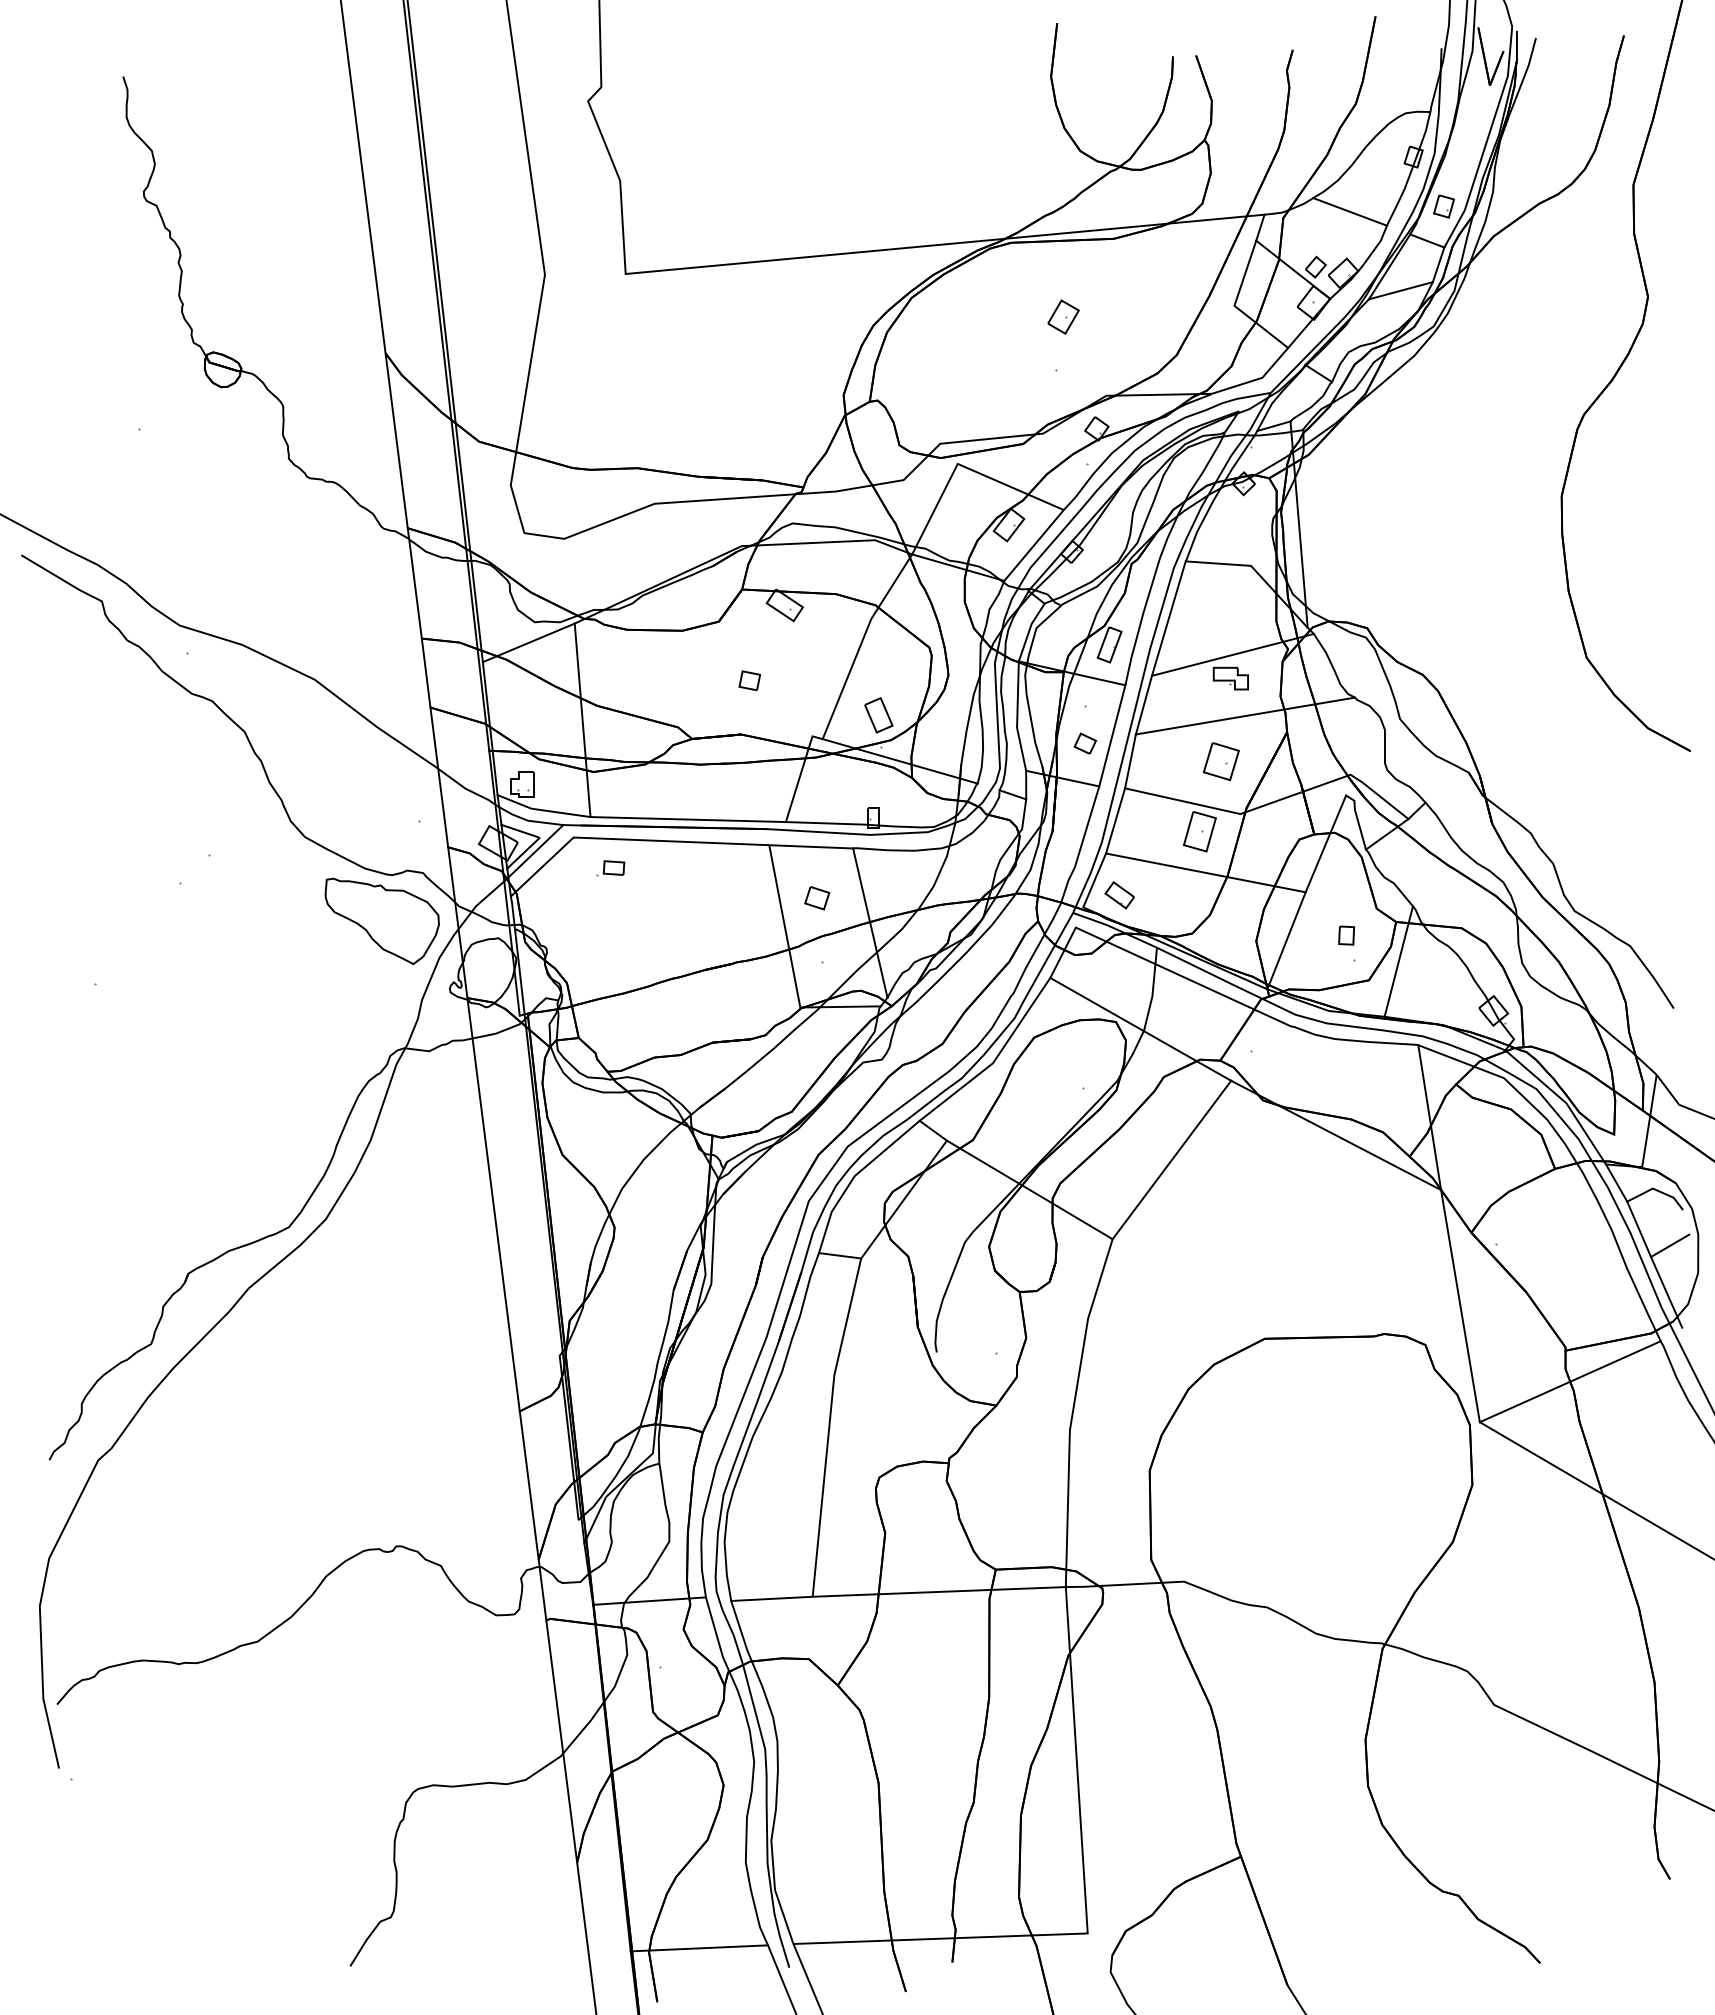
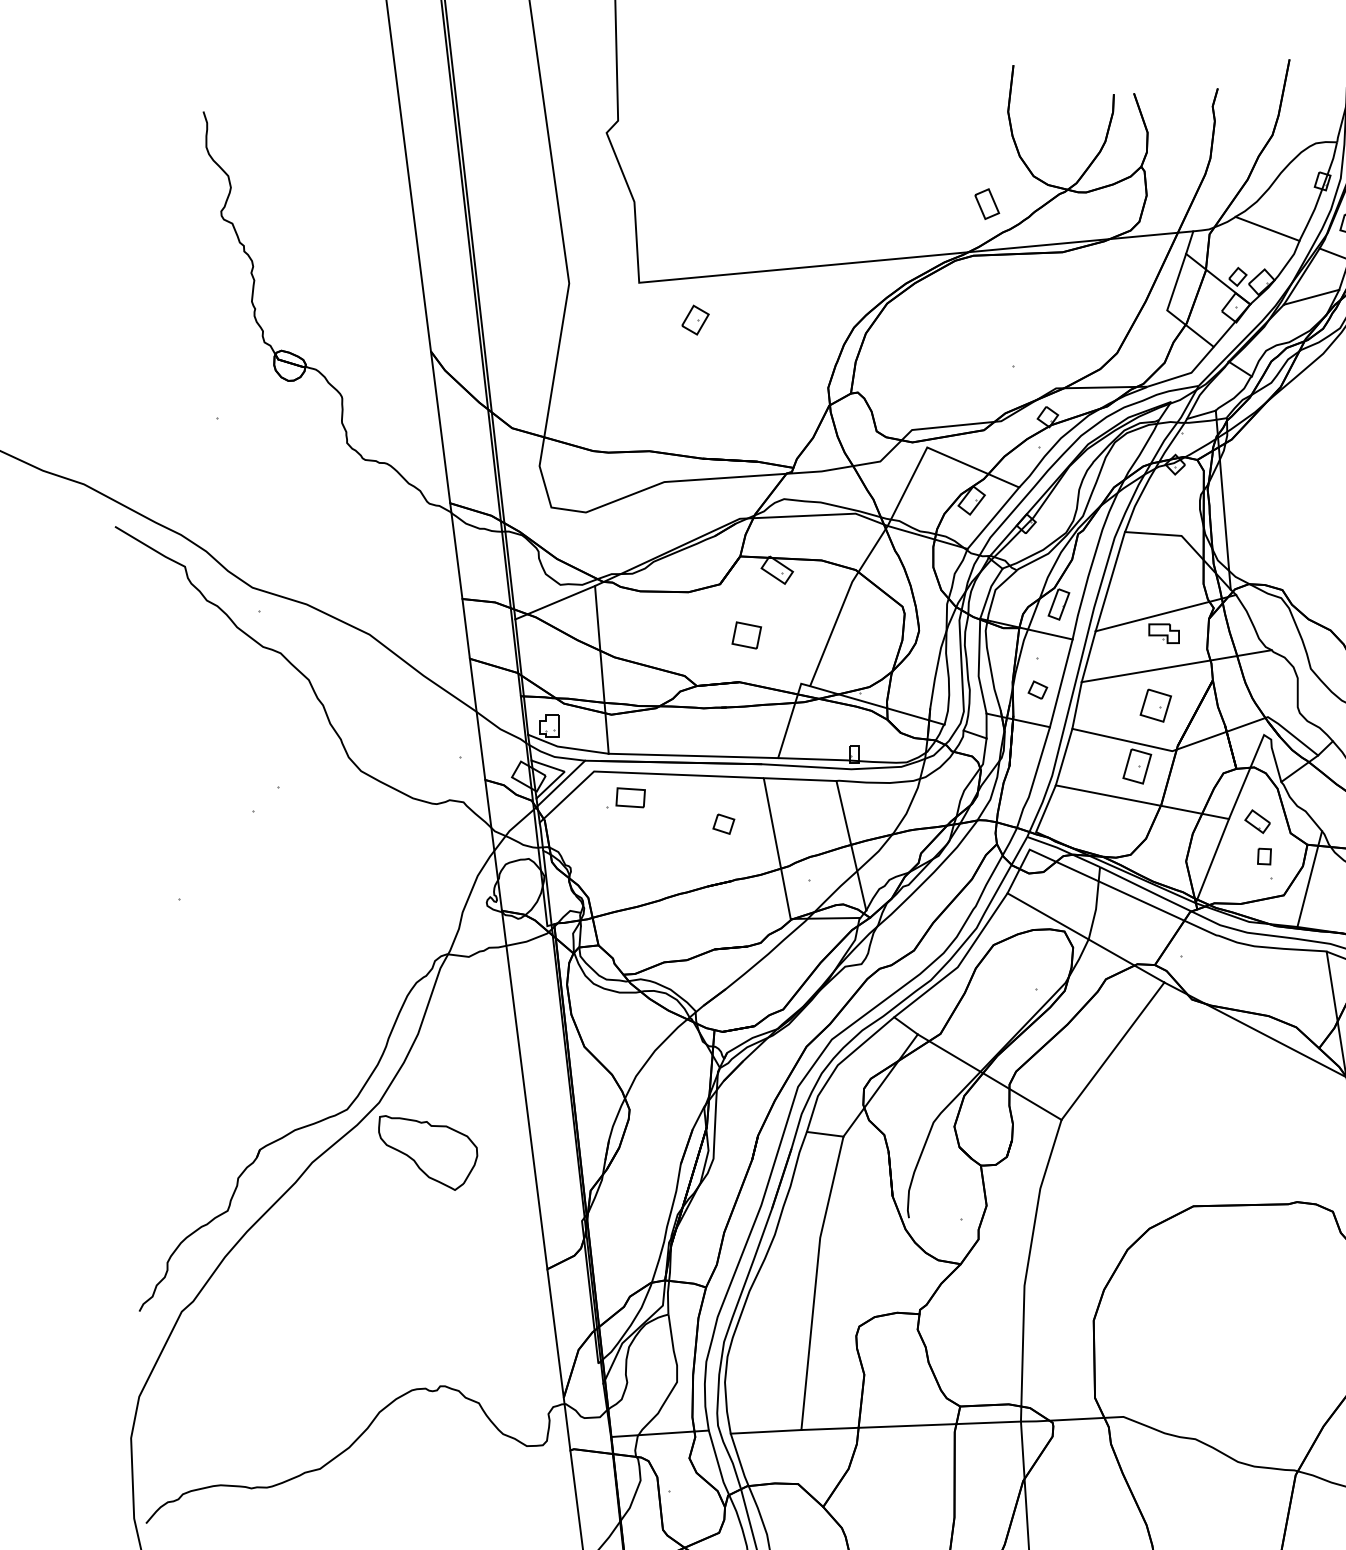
part: (1063, 316) -> (695, 319), moved
part: (749, 680) -> (746, 635), size x1.6
part: (878, 715) -> (986, 204), moved
part: (610, 868) -> (626, 798), size x1.6
part: (1119, 895) -> (1257, 821), moved
part: (817, 898) -> (724, 824), moved
part: (381, 920) -> (427, 1152), moved

